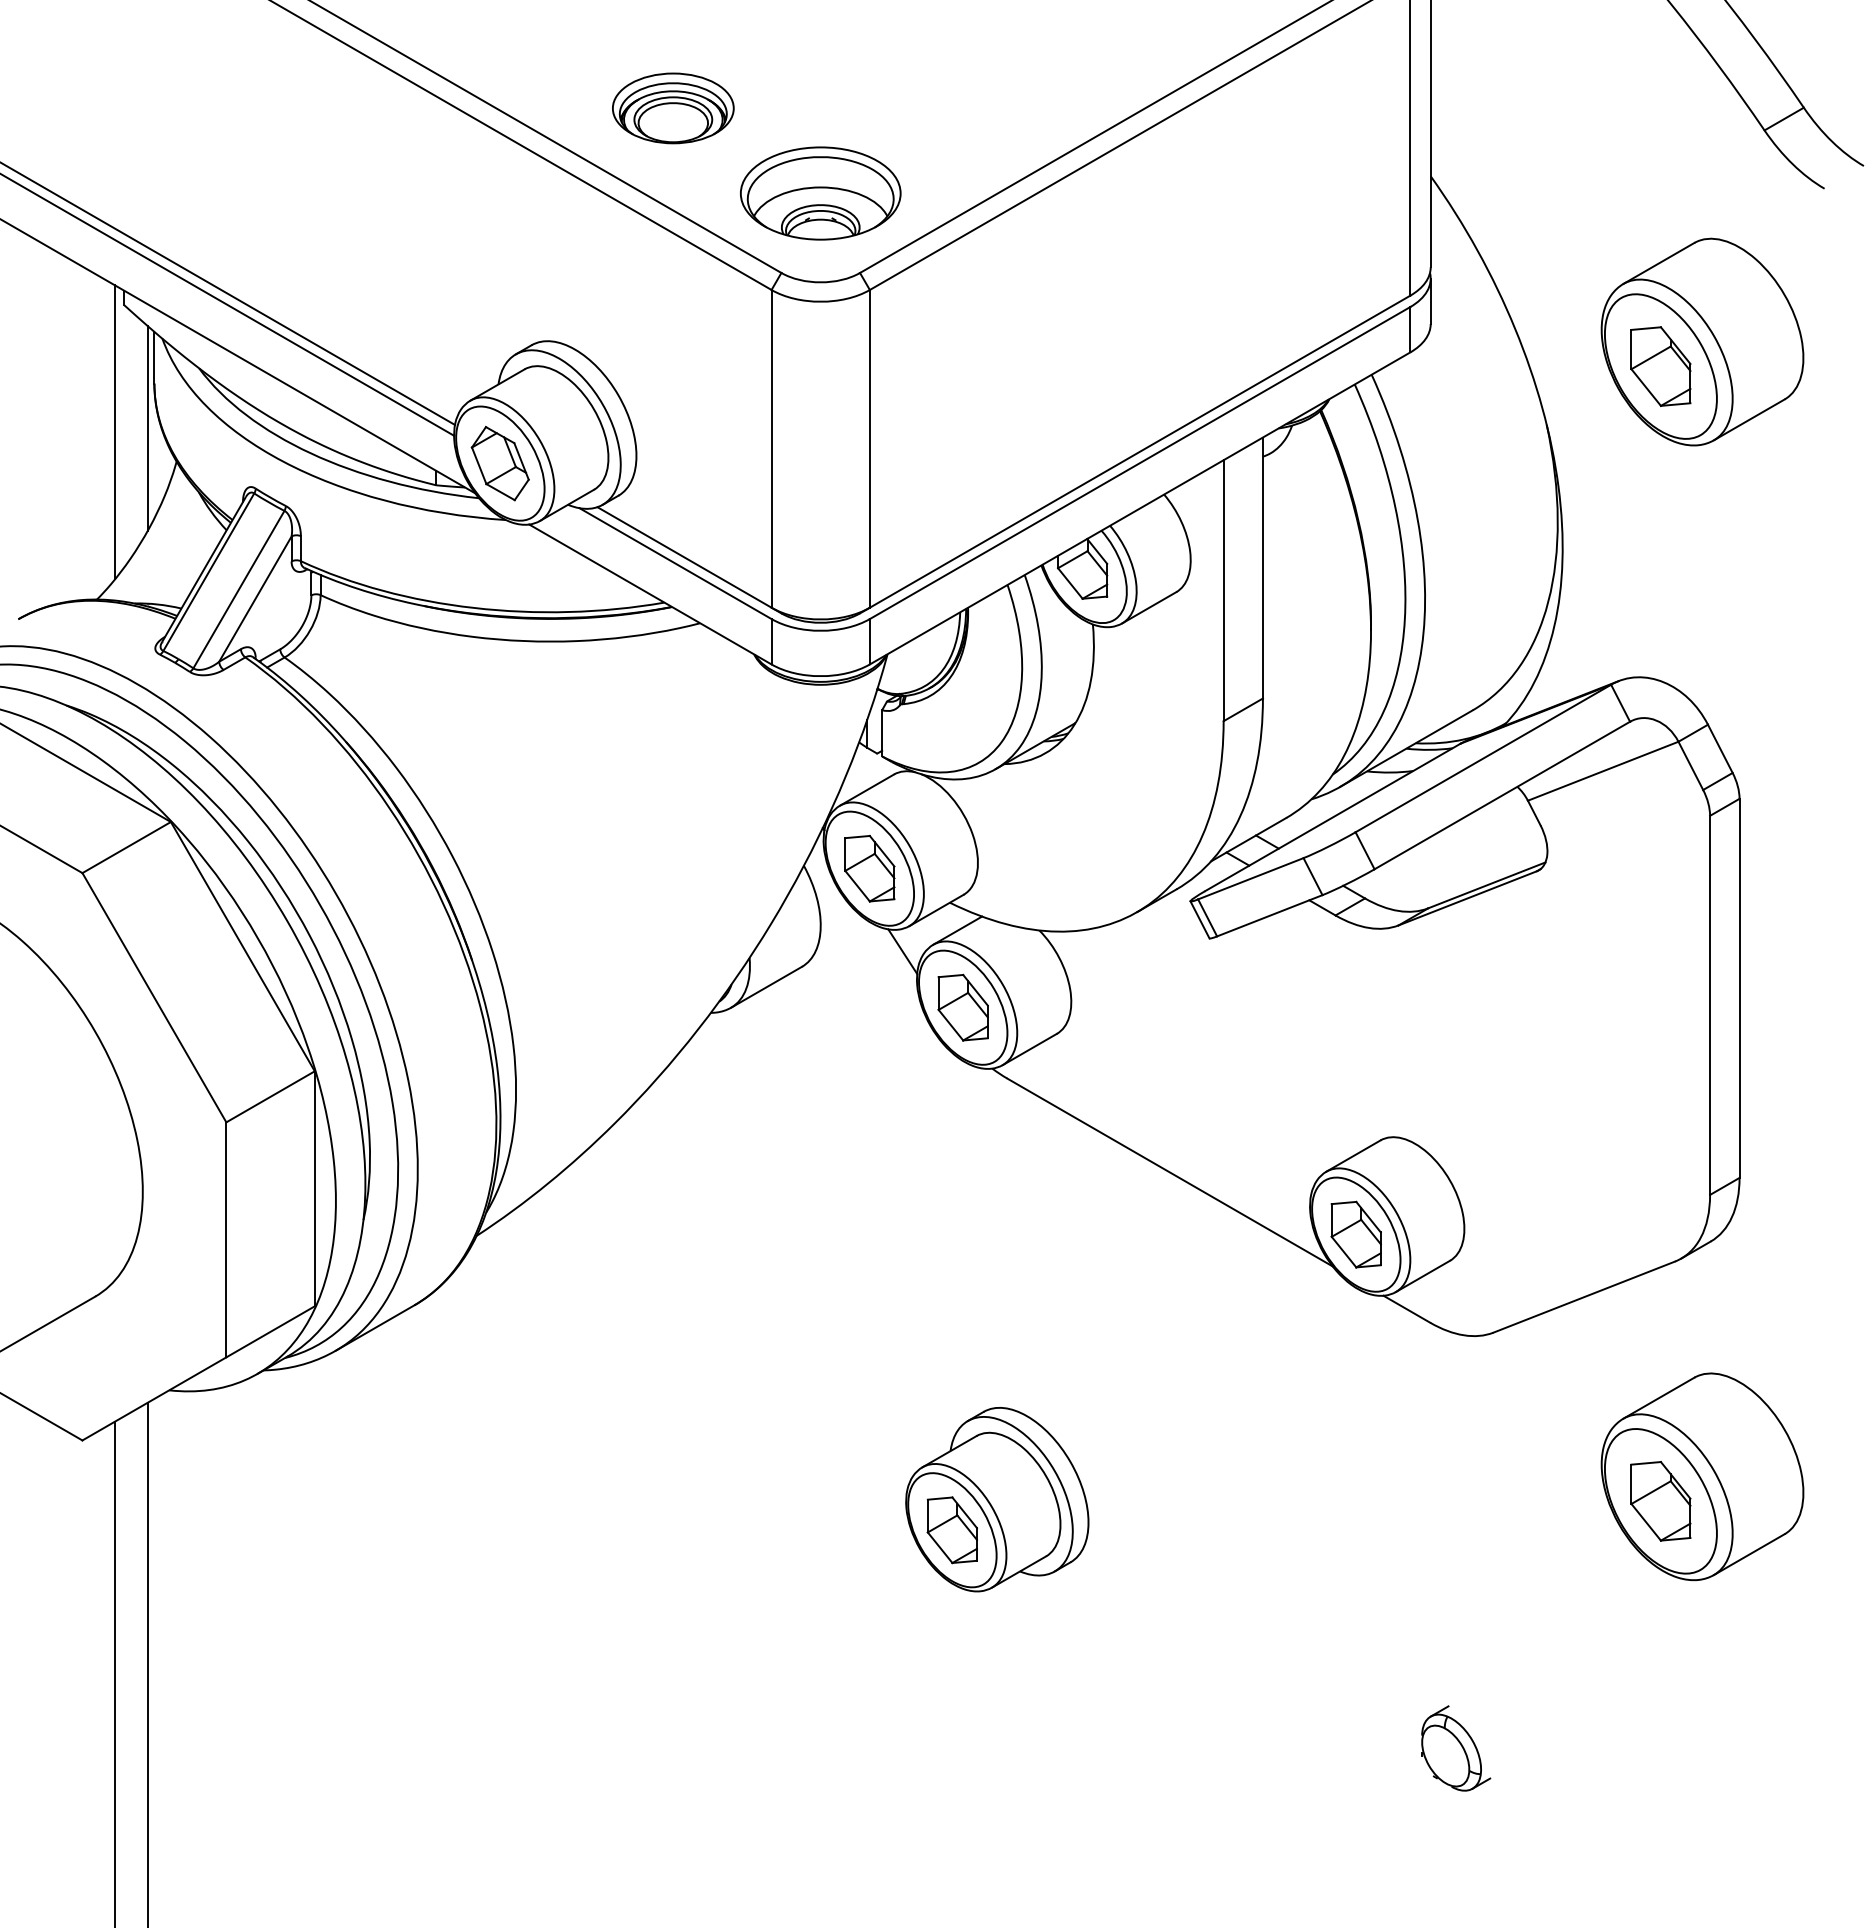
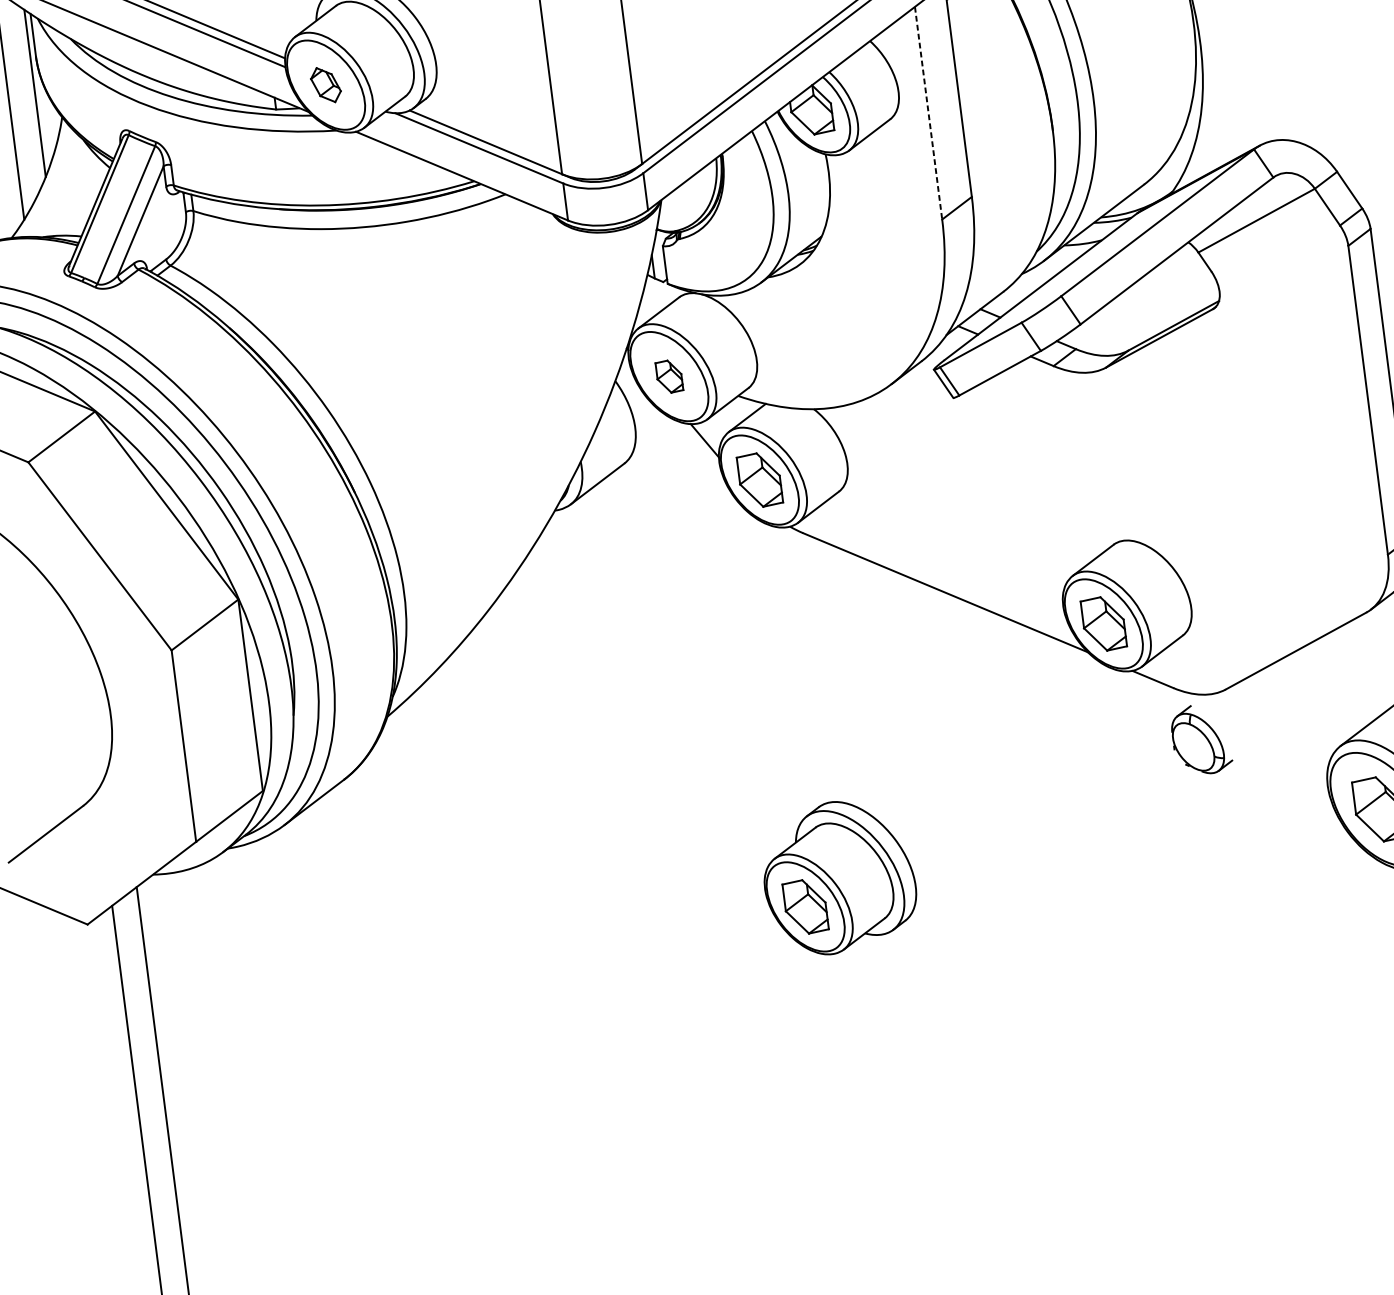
part: (499, 463) -> (325, 85), size x0.6
line: (1223, 591) -> (928, 113), solid -> dashed
part: (869, 868) -> (669, 376), size x0.6
part: (1456, 1748) -> (1201, 739), moved

